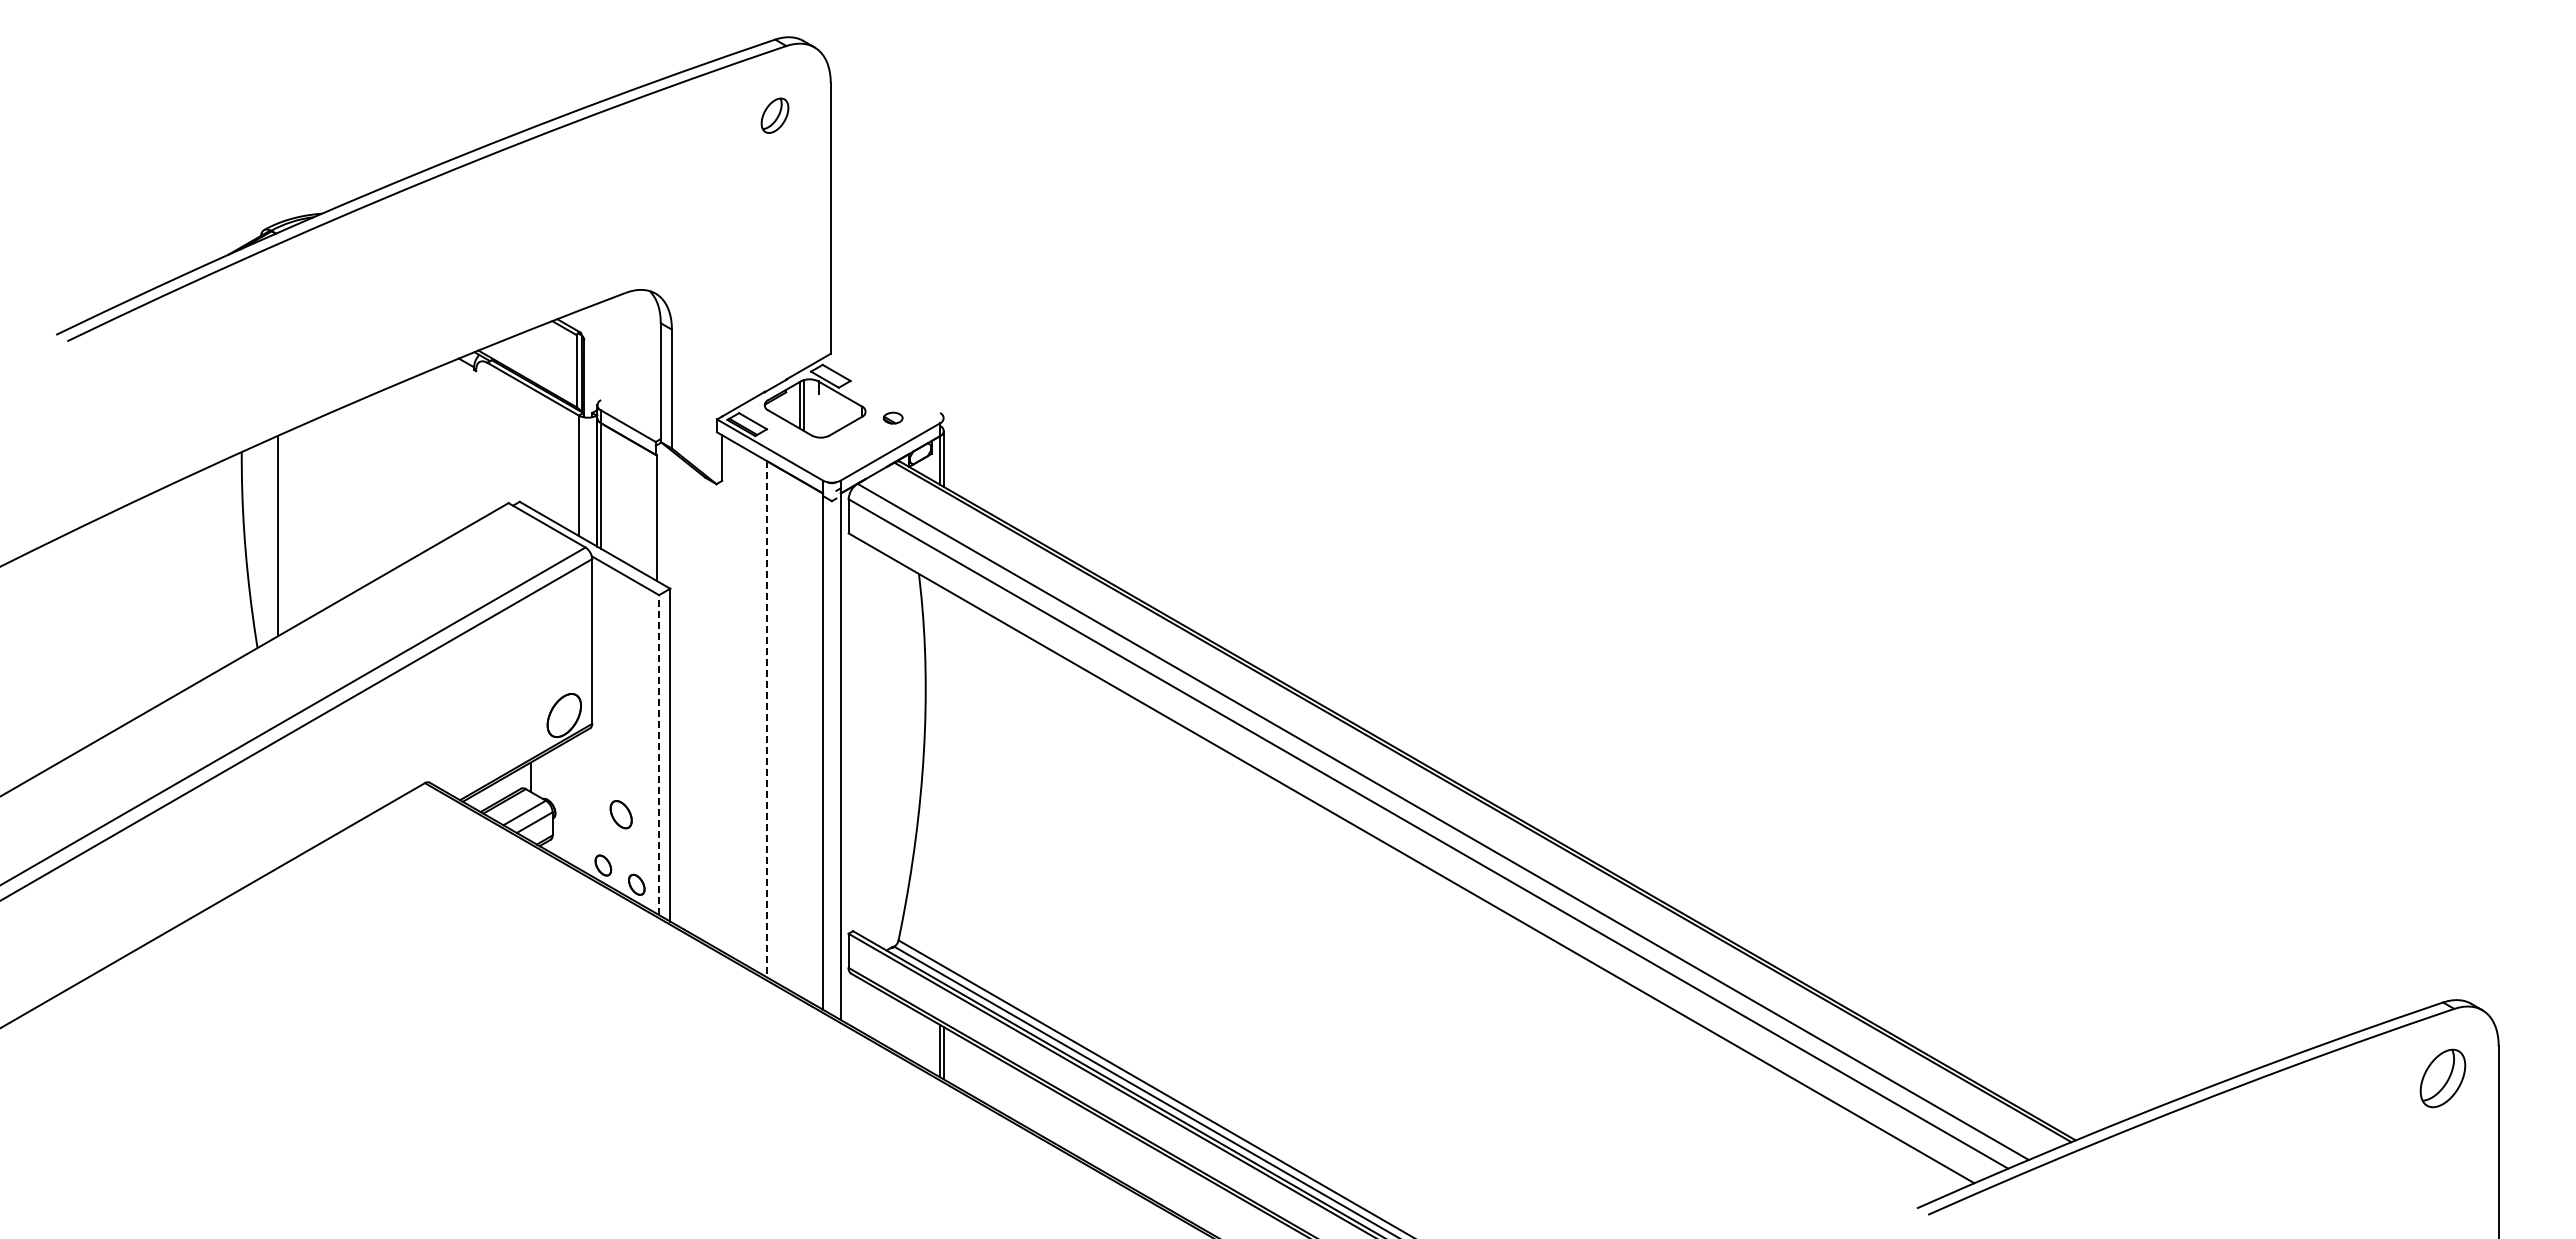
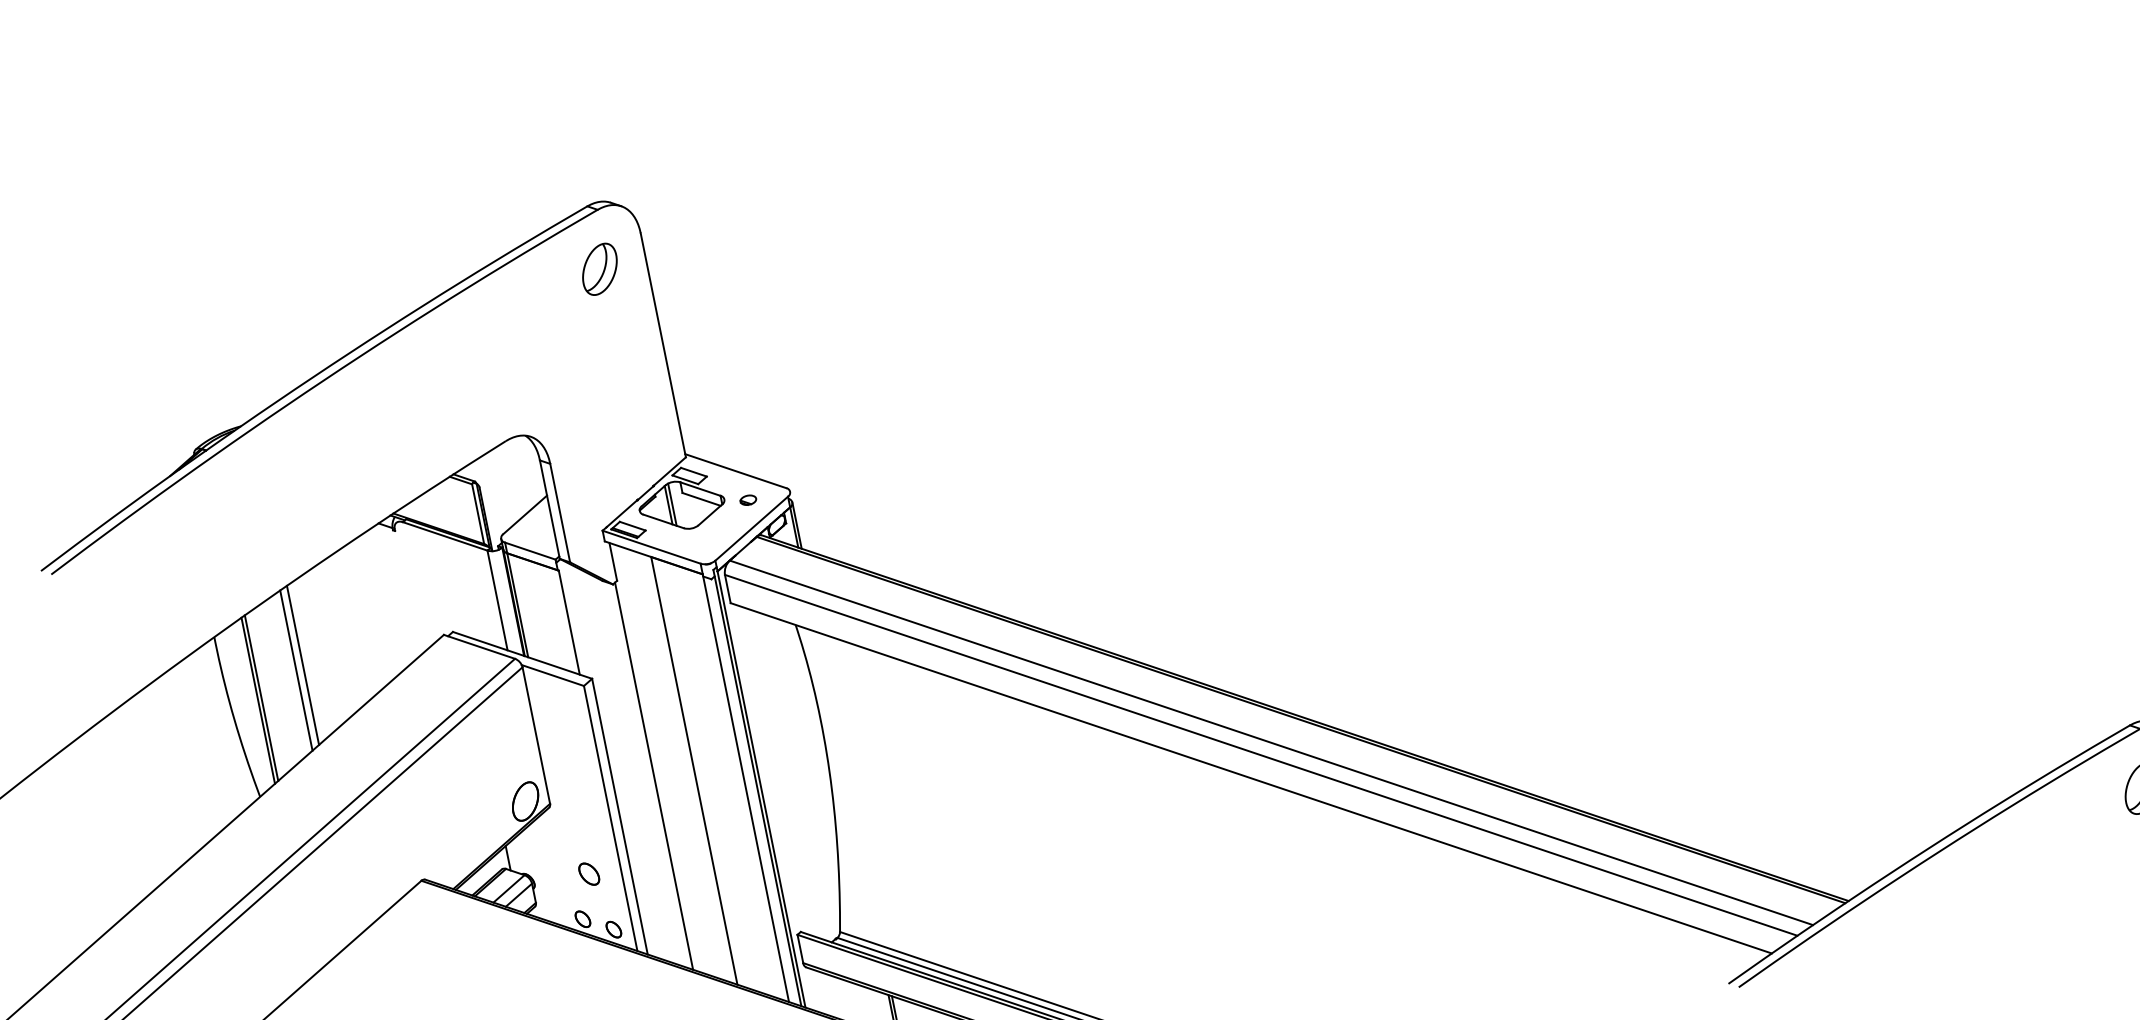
part: (774, 115) -> (599, 269), size x1.67
line: (885, 381) -> (735, 471), added
line: (630, 382) -> (524, 514), added
line: (838, 406) -> (701, 499), added
line: (338, 505) -> (303, 665), added
line: (329, 509) -> (296, 670), added
line: (282, 533) -> (261, 697), added
line: (719, 715) -> (654, 775), added
line: (767, 719) -> (694, 770), dashed -> solid
line: (836, 753) -> (757, 787), added
line: (659, 755) -> (611, 818), dashed -> solid

